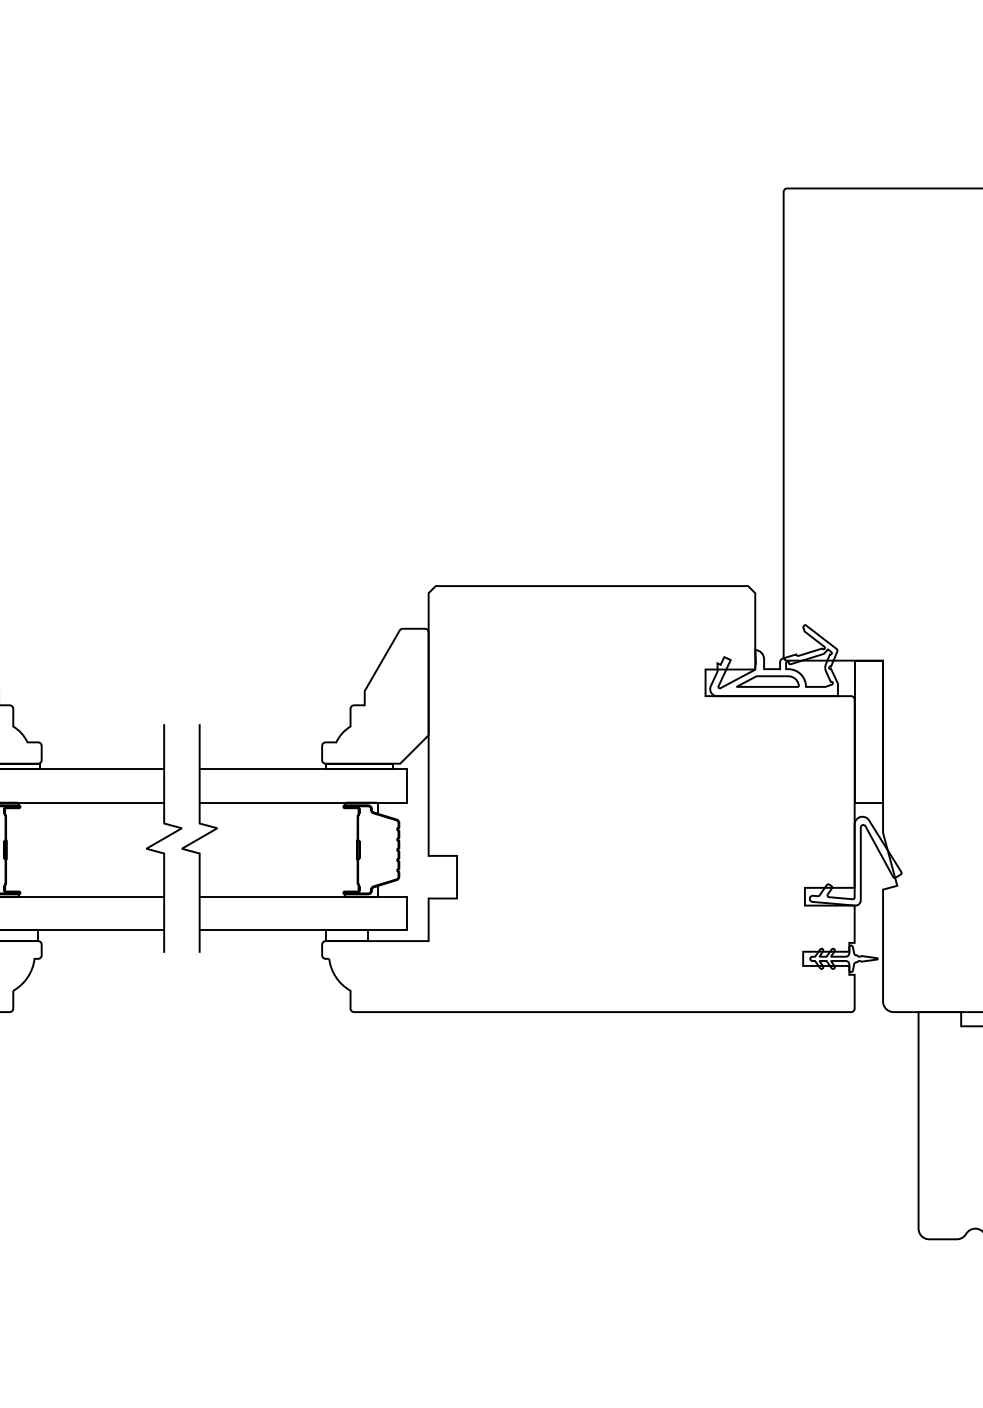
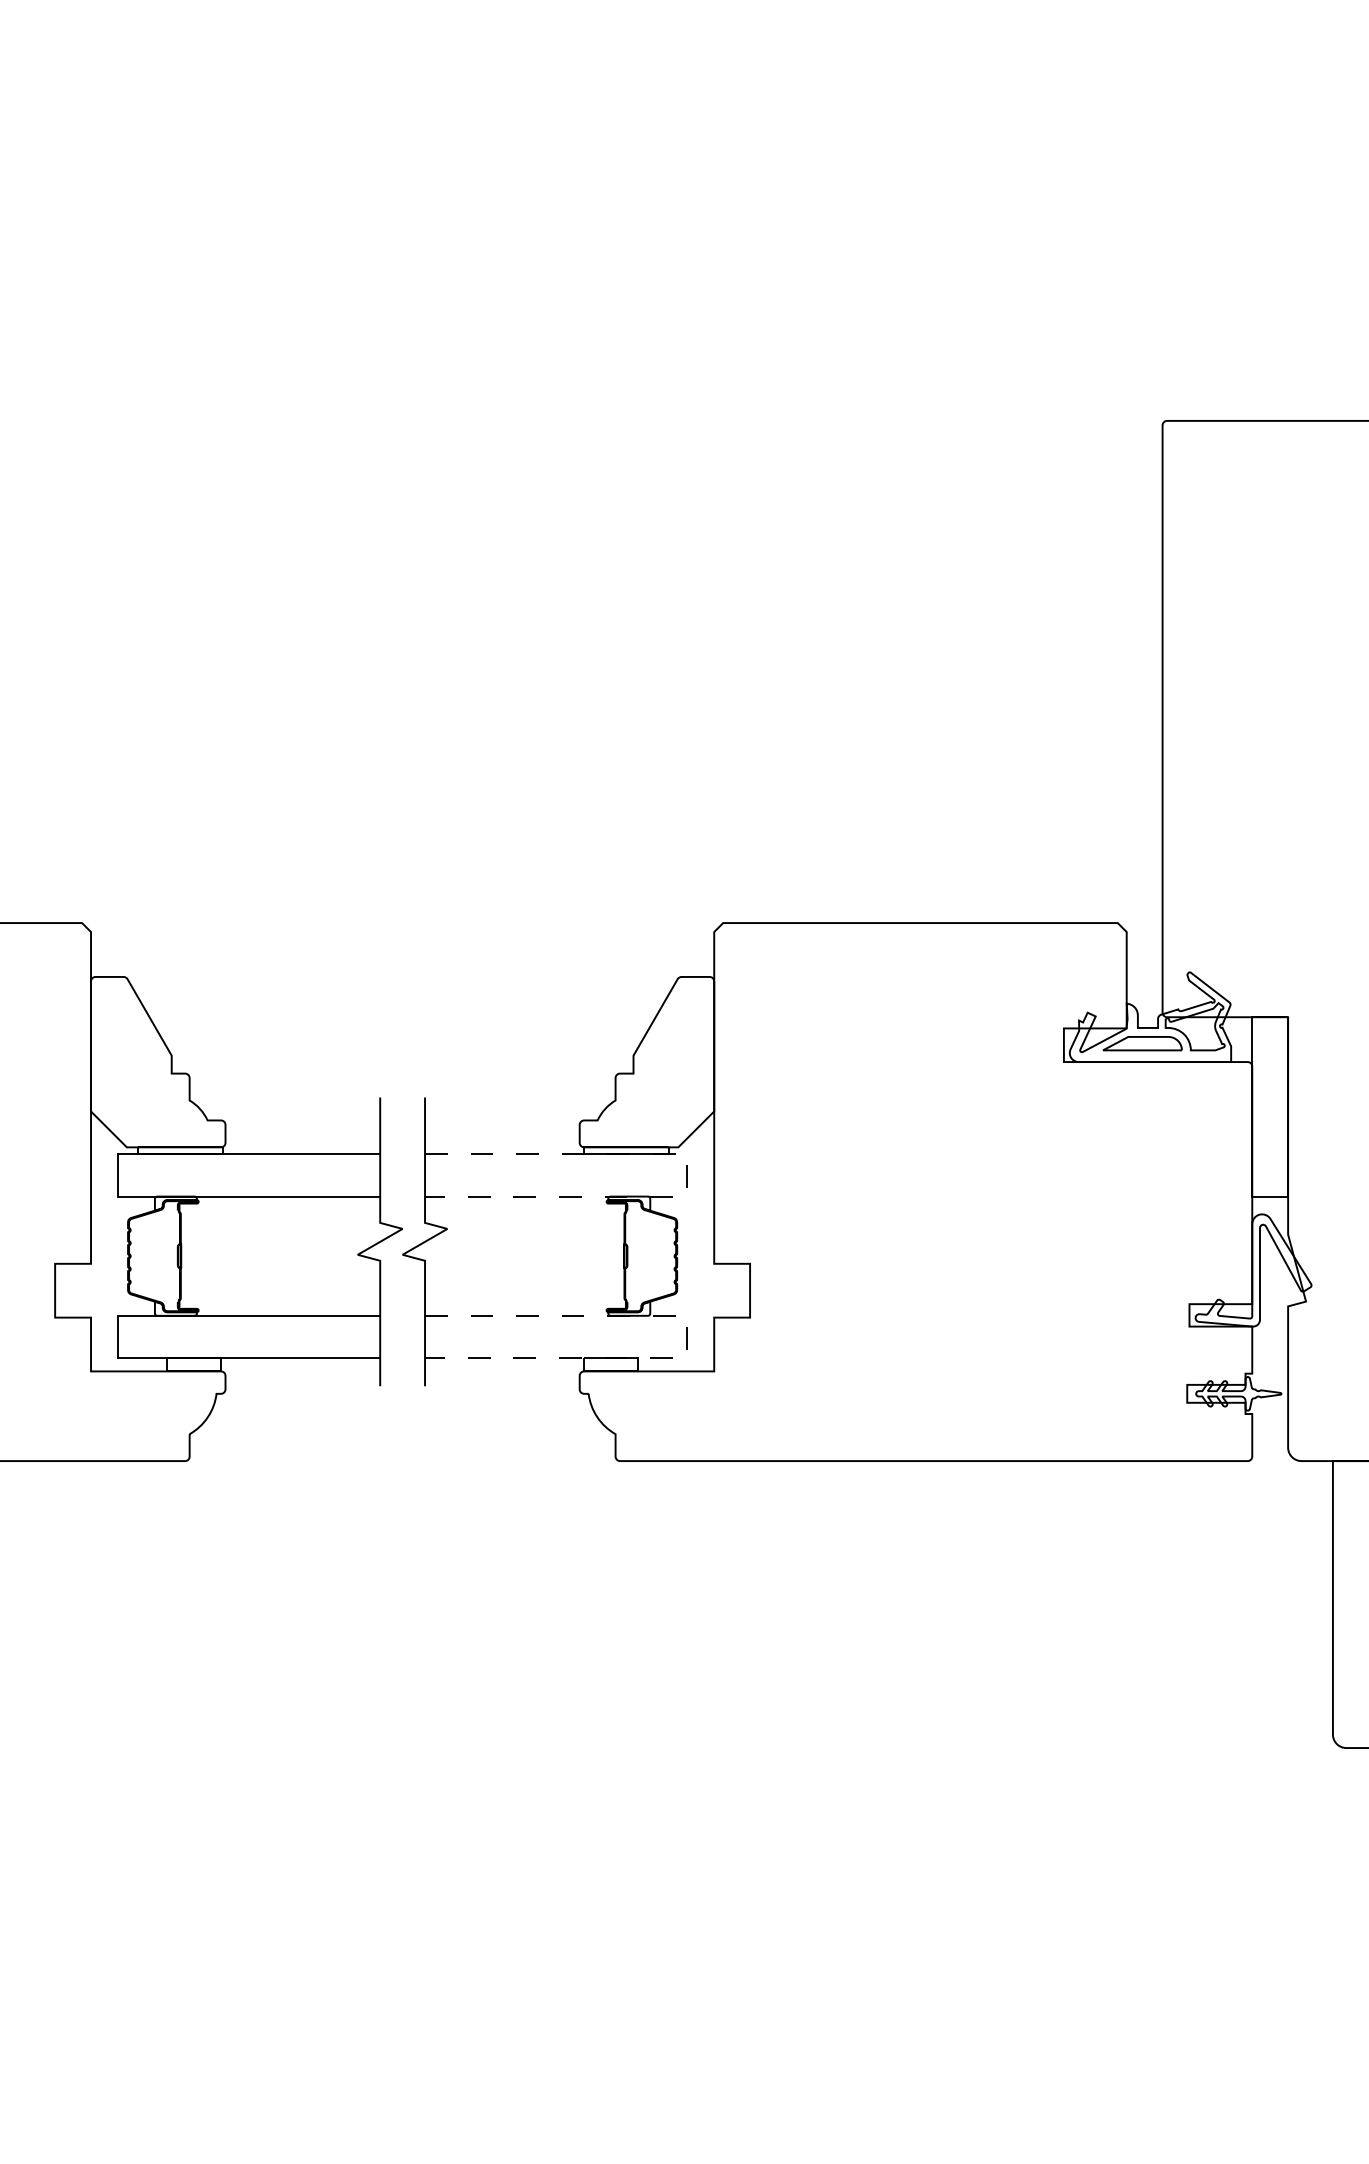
line: (407, 786) -> (687, 1176), solid -> dashed
line: (407, 914) -> (687, 1337), solid -> dashed

